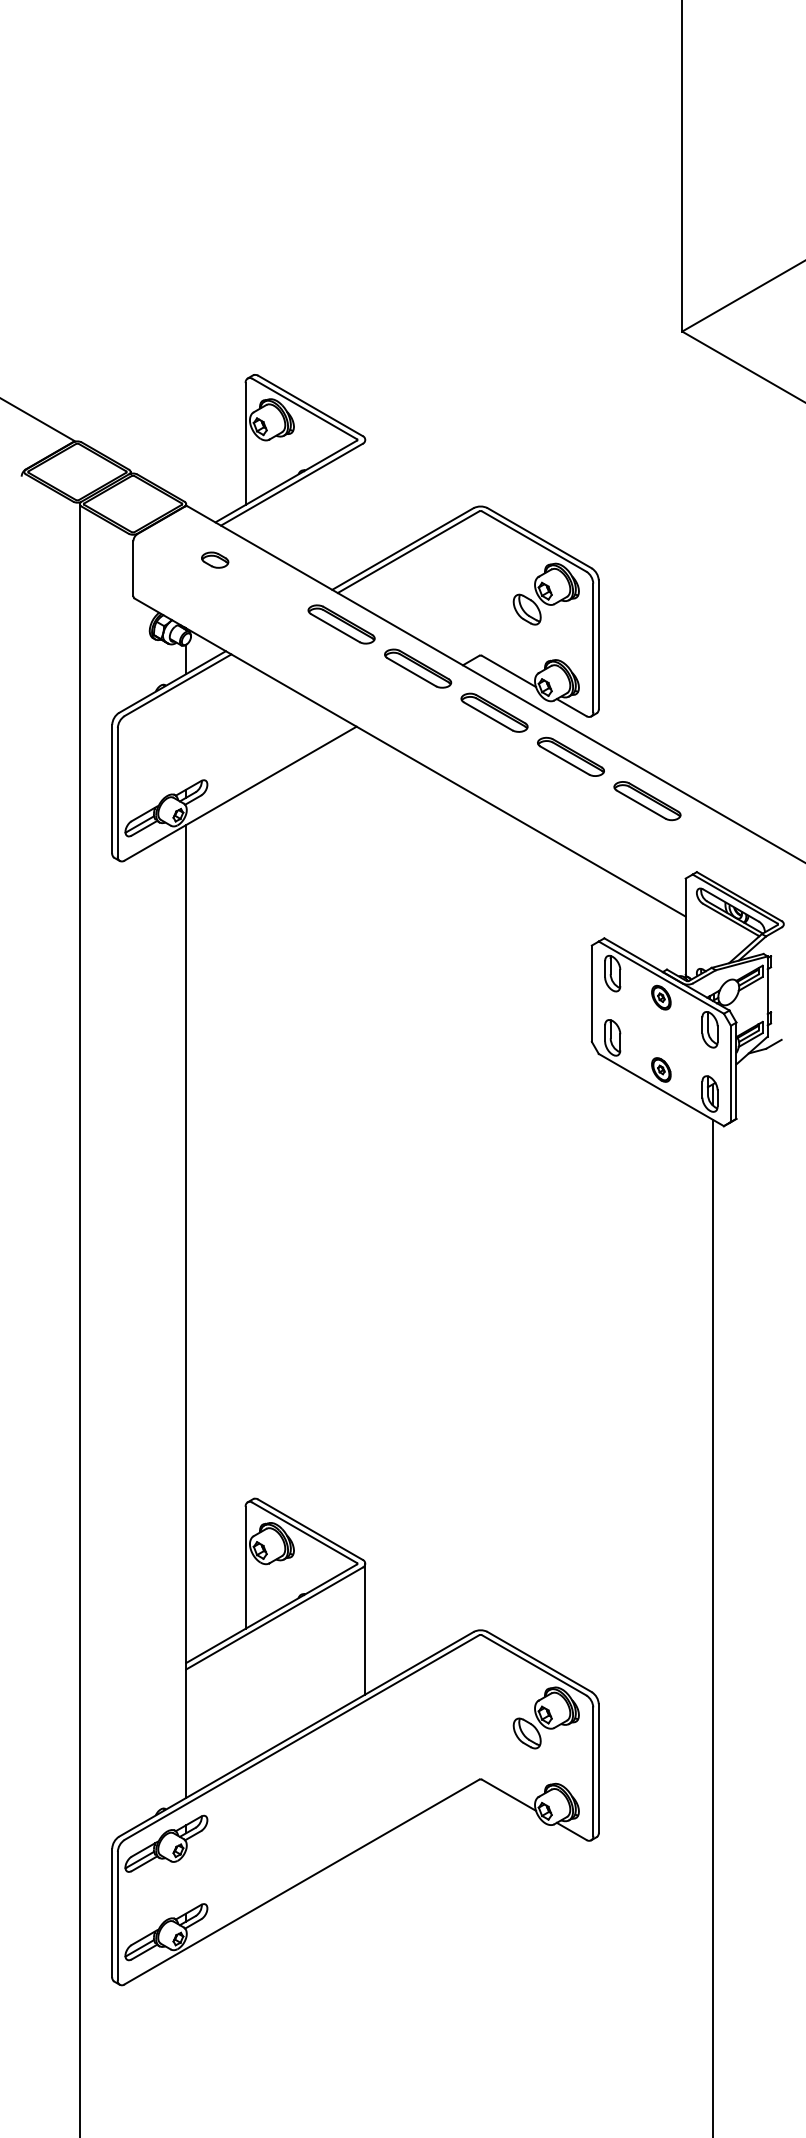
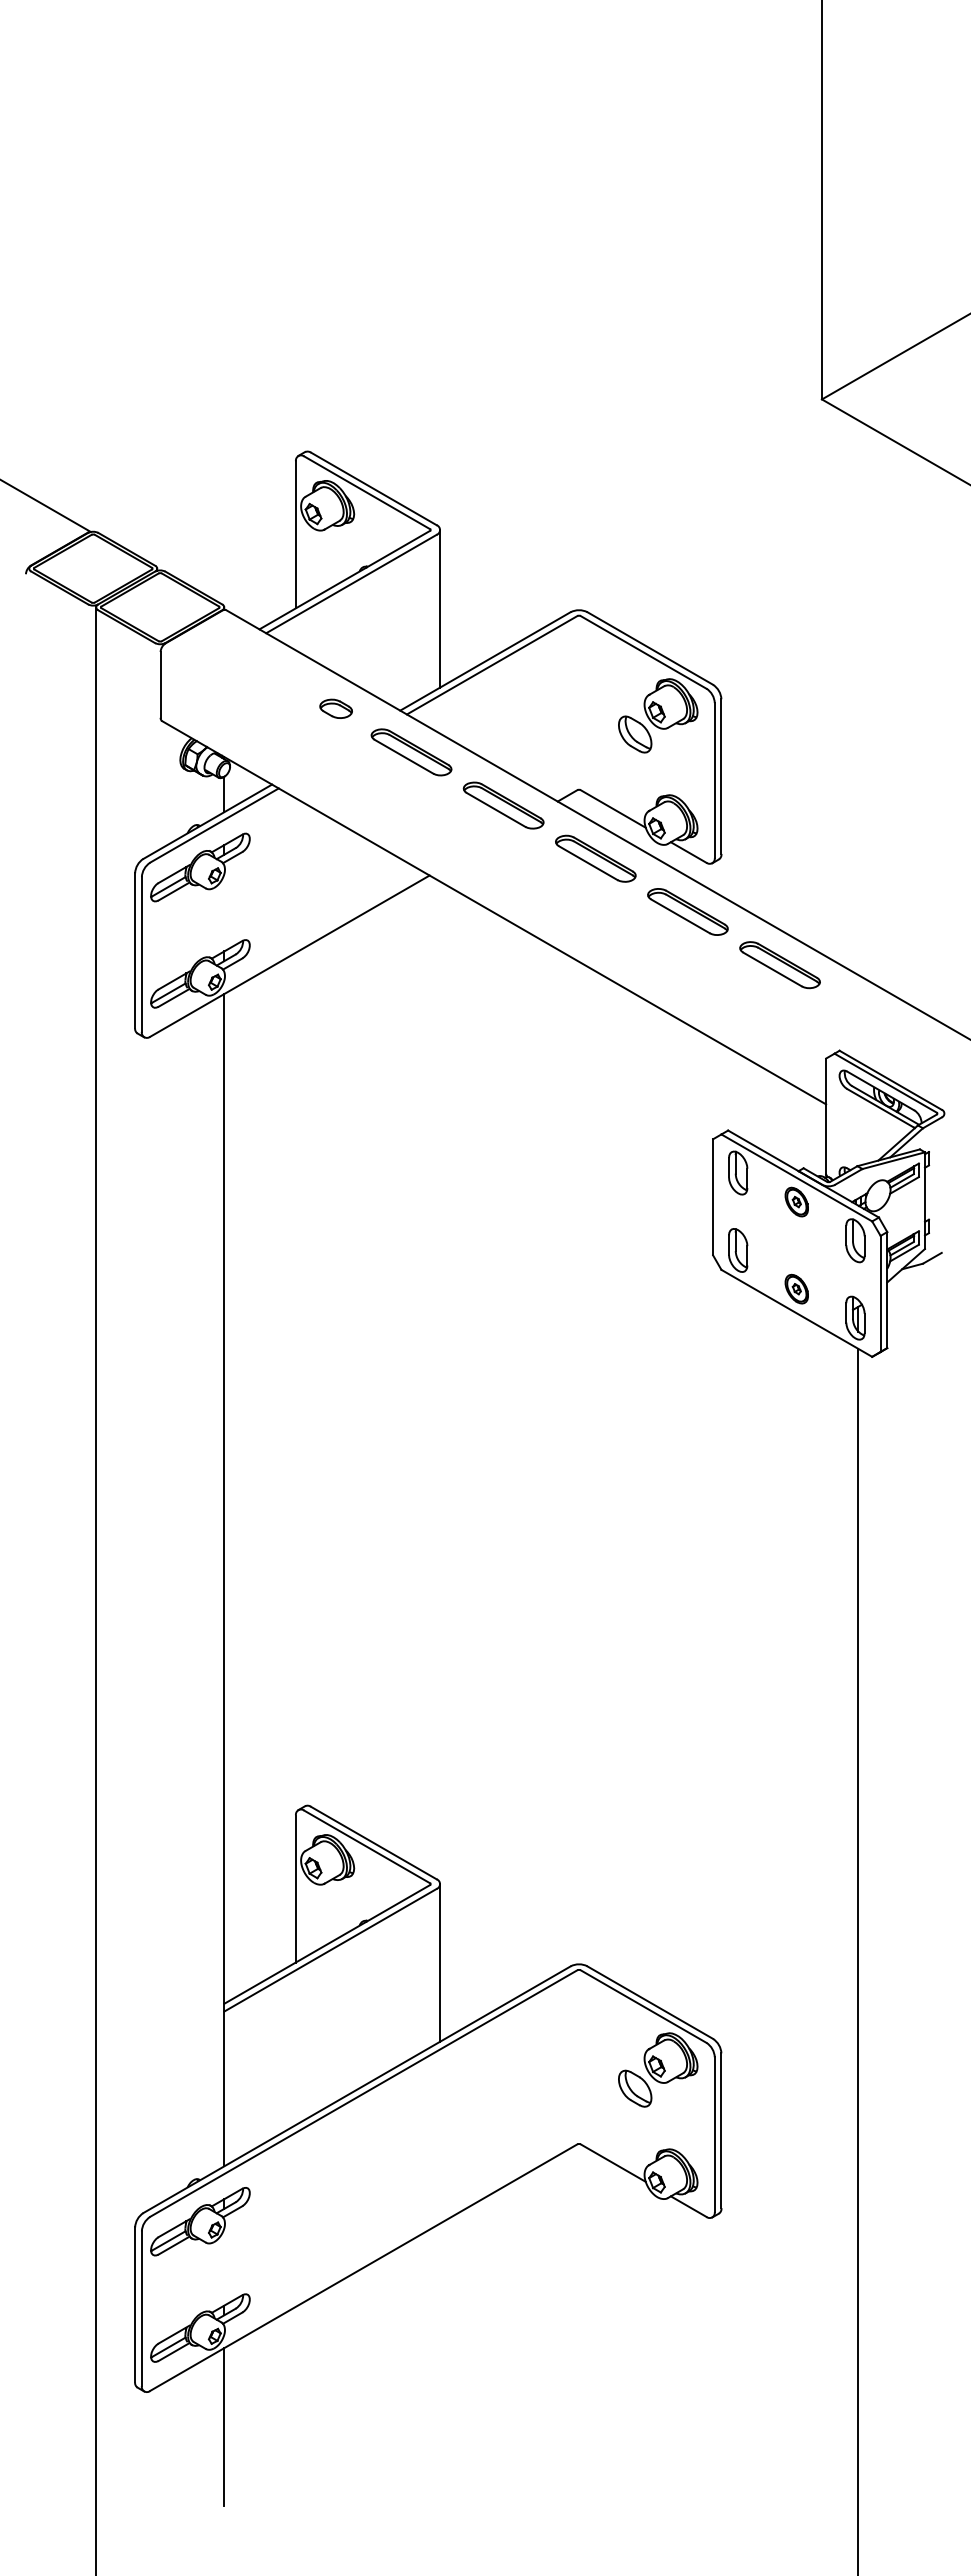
line: (365, 505) -> (440, 608), added
part: (214, 559) -> (335, 708), moved
part: (166, 720) -> (200, 867), added
line: (186, 2013) -> (224, 2426), added

